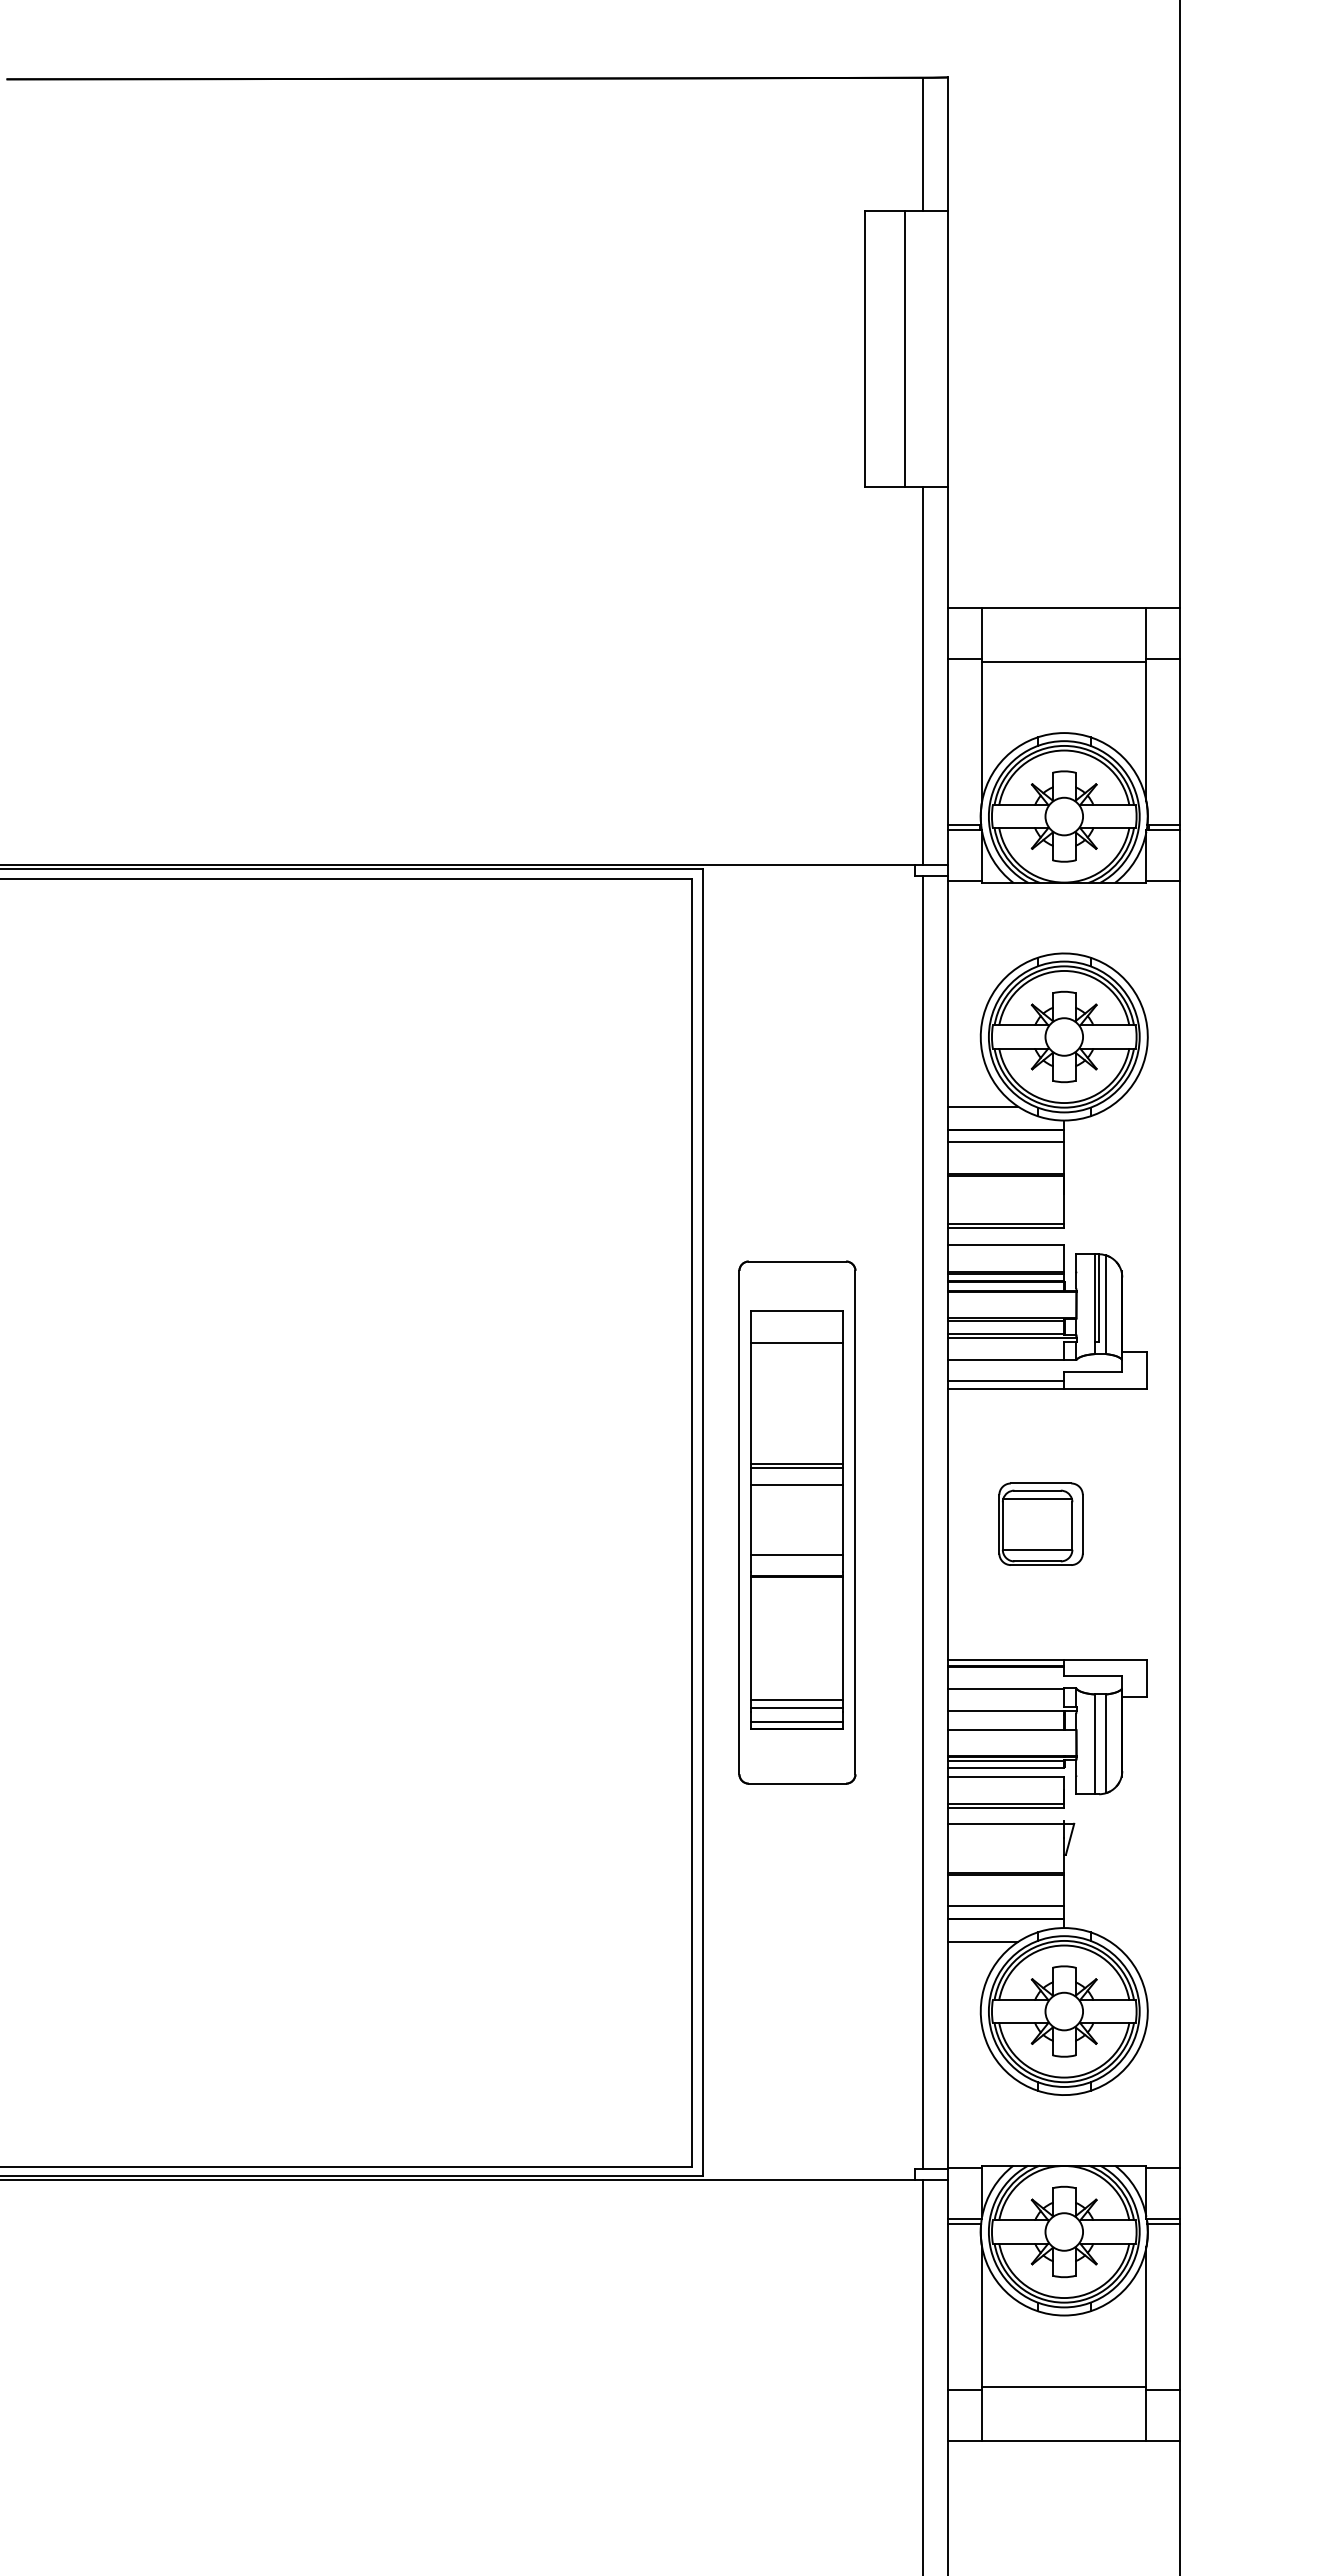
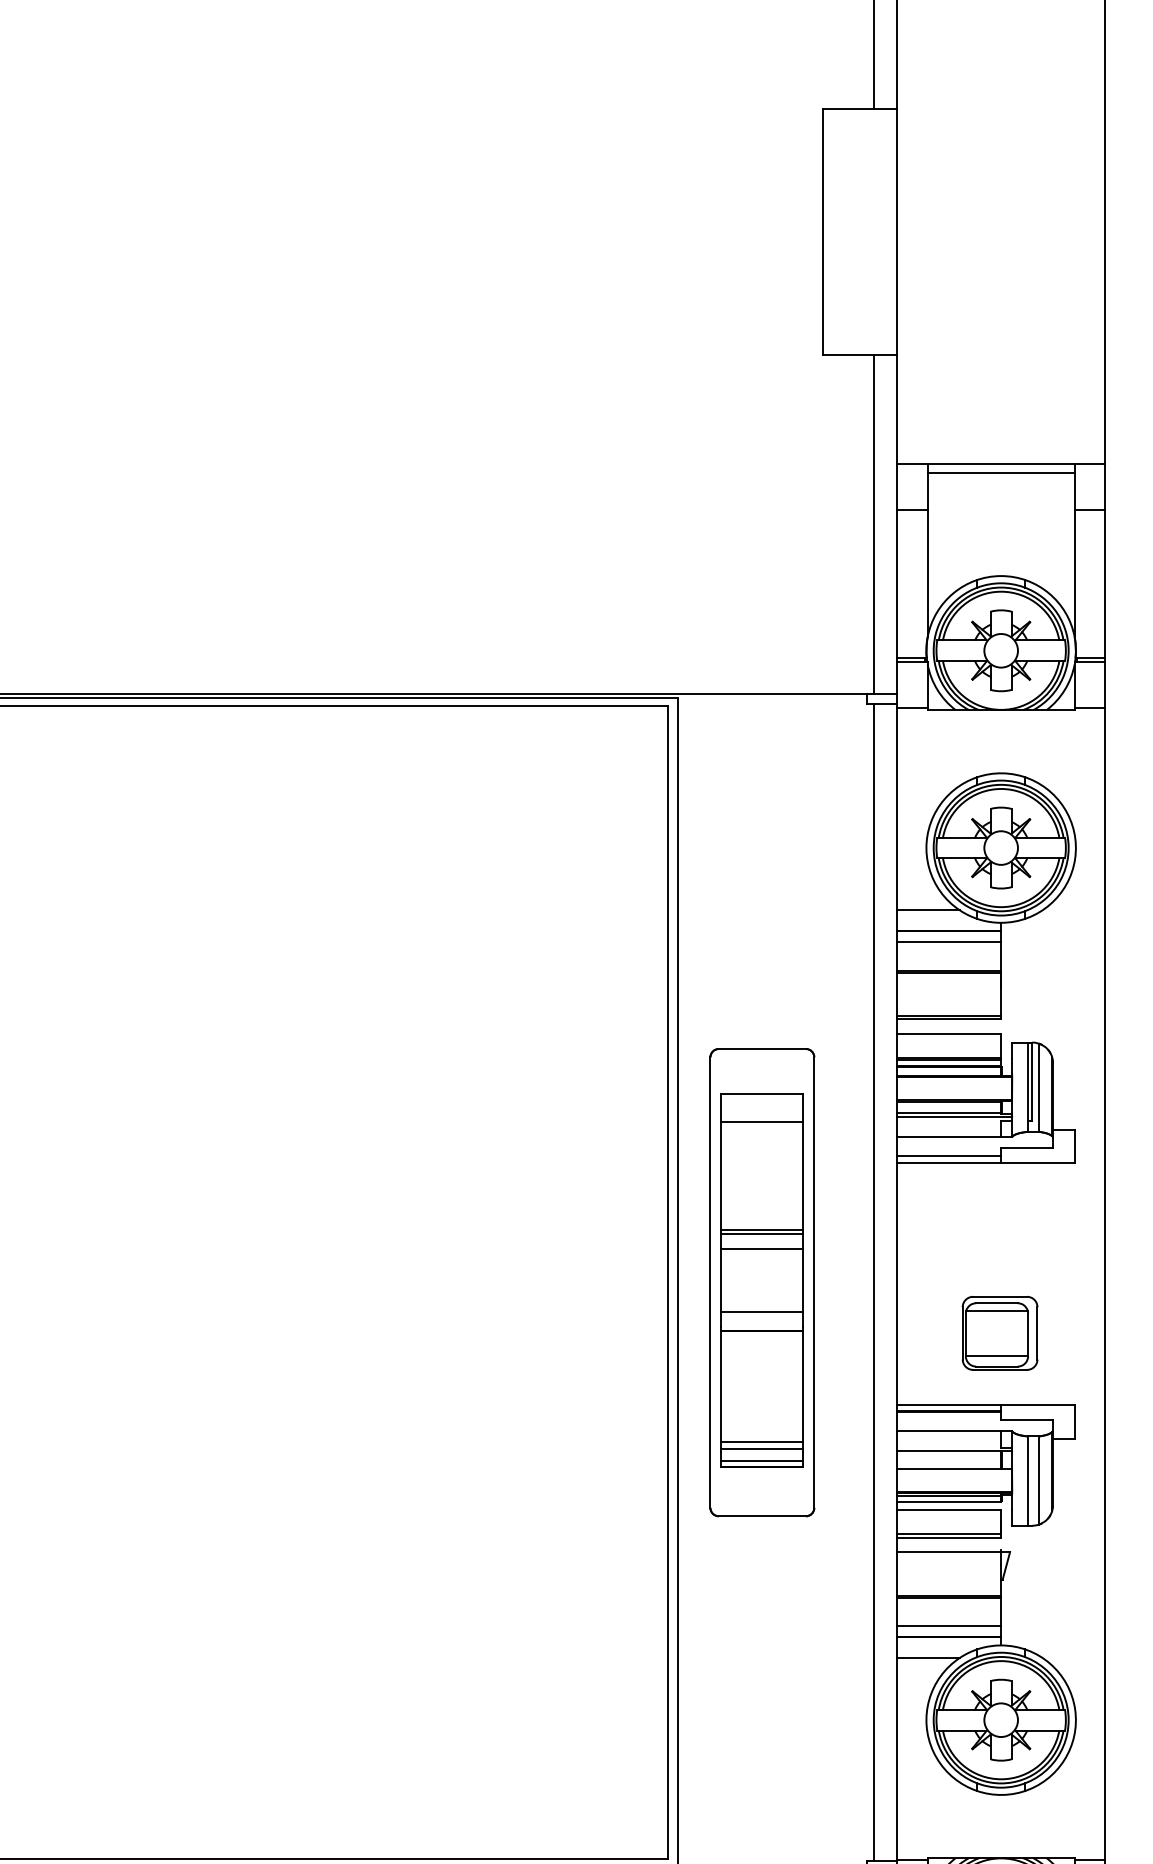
line: (904, 348) -> (858, 231), removed
line: (1064, 661) -> (1001, 472), moved
part: (1040, 1523) -> (999, 1332), moved

